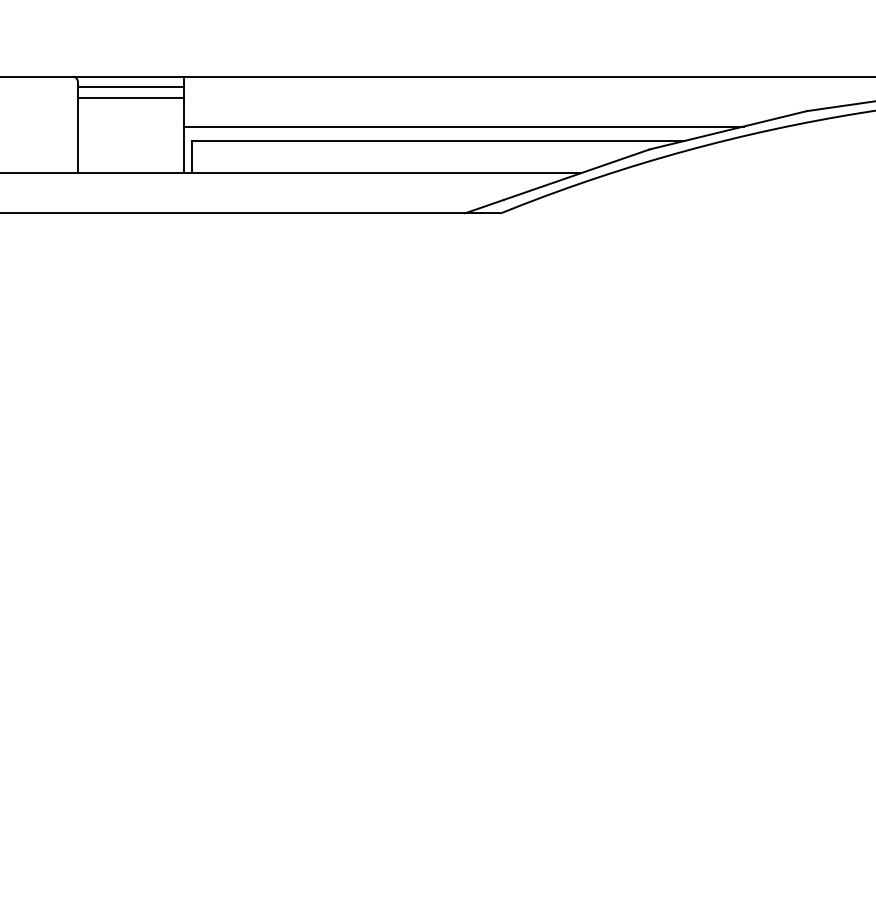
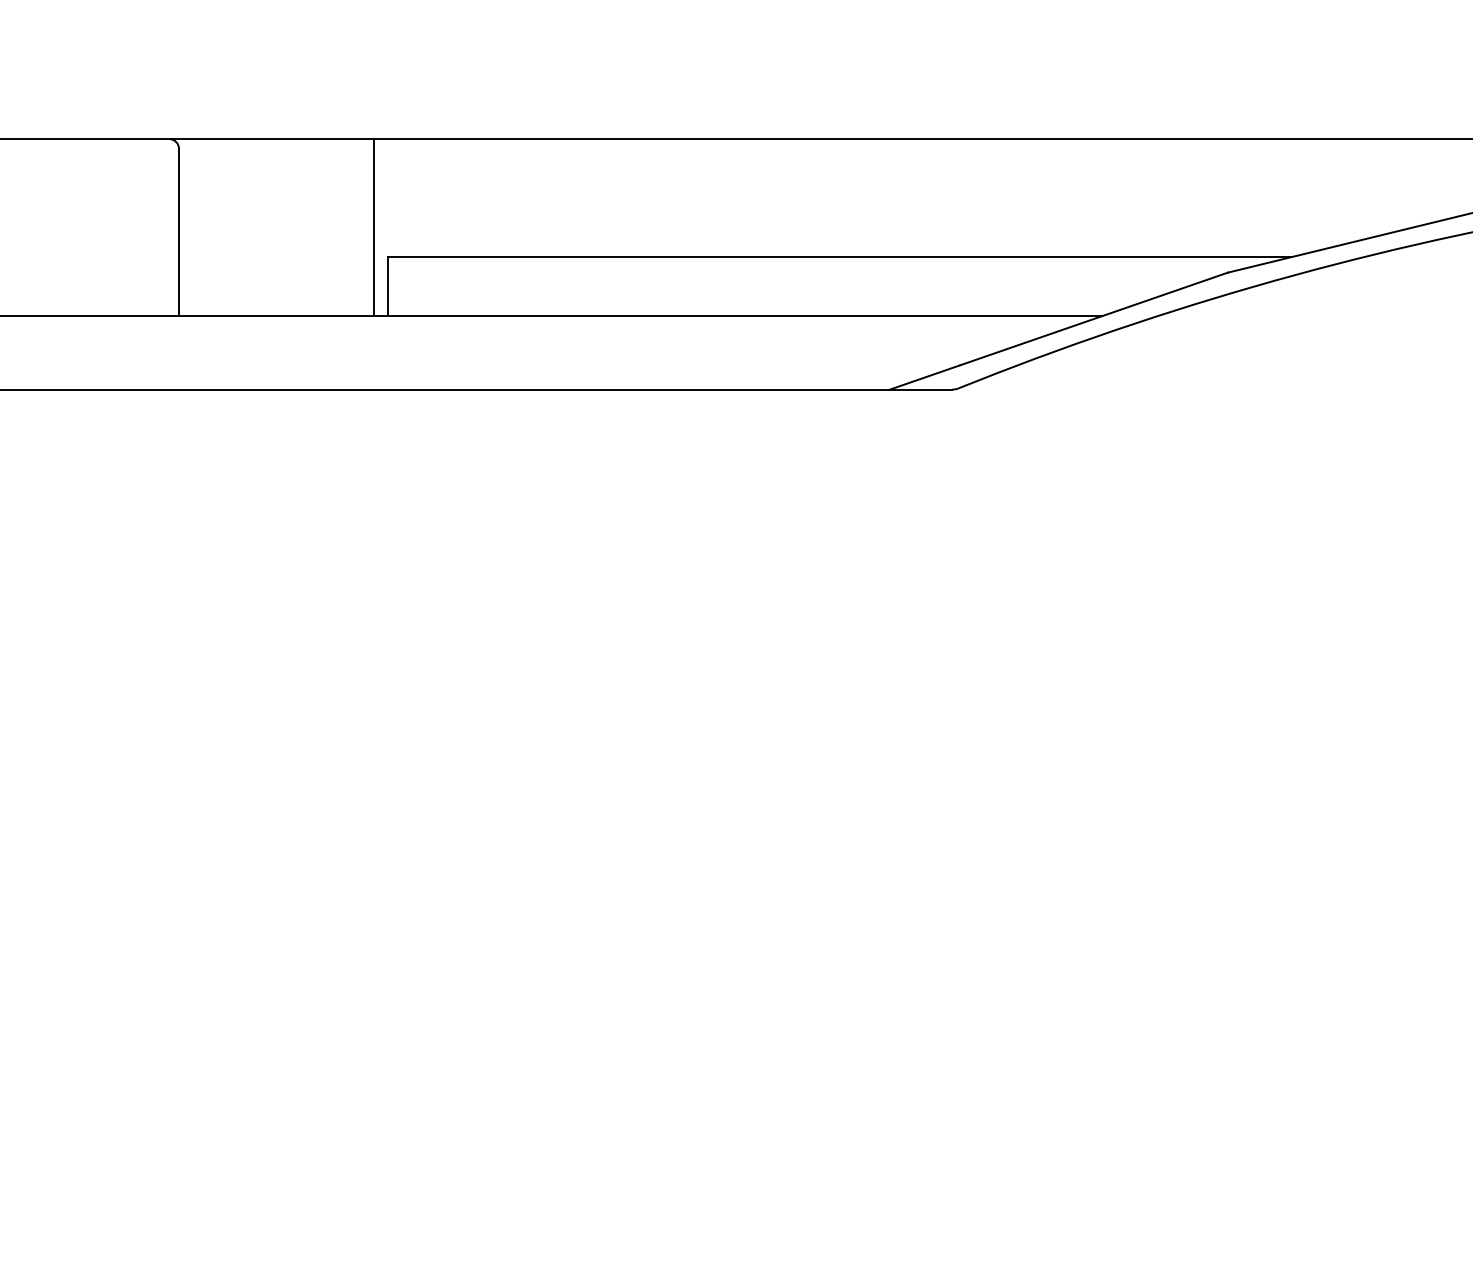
line: (130, 87) -> (275, 158), removed
line: (130, 97) -> (275, 177), removed
line: (463, 126) -> (886, 230), removed

